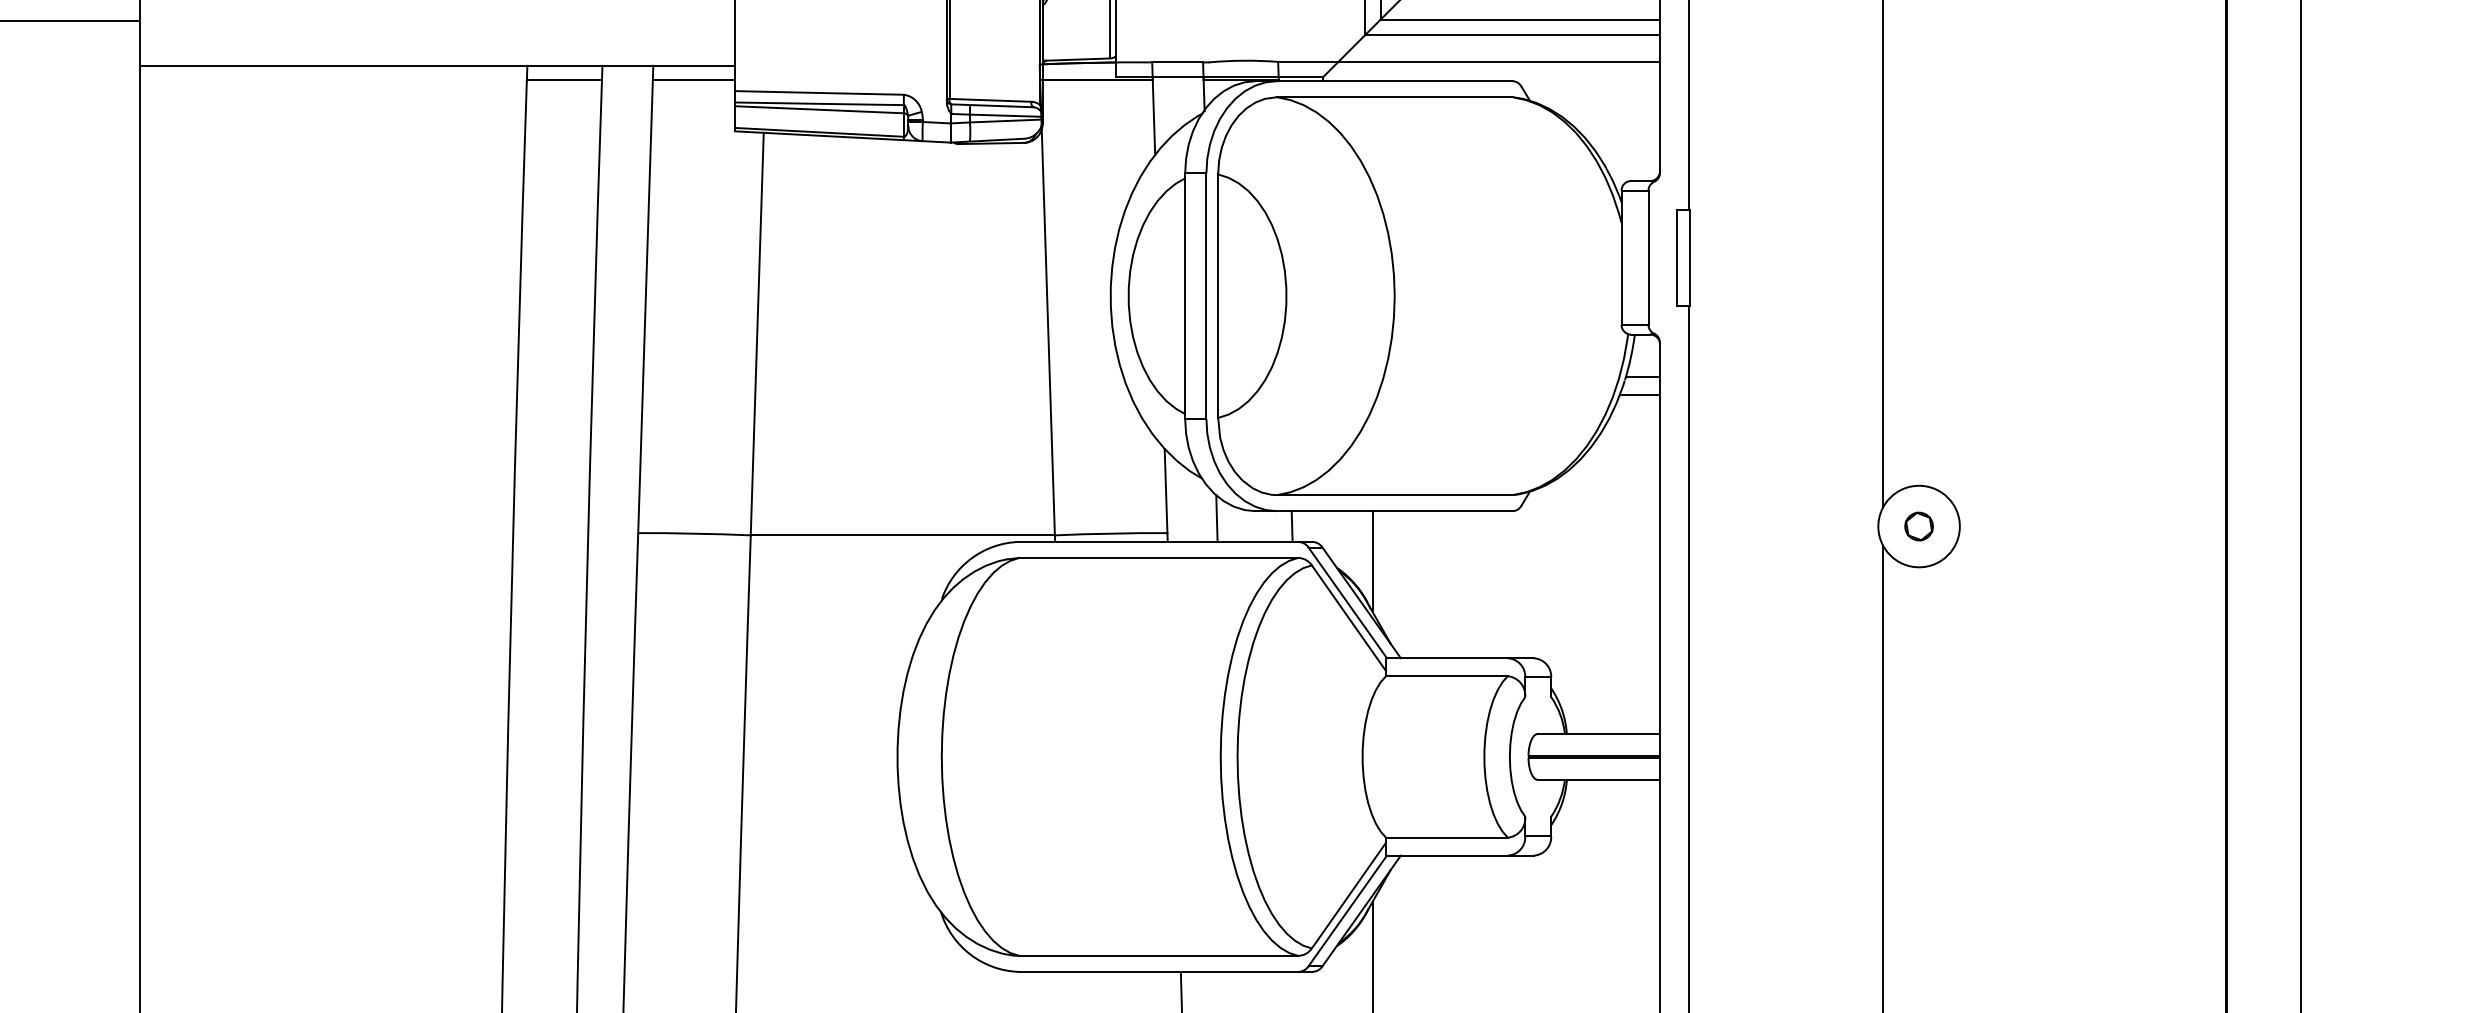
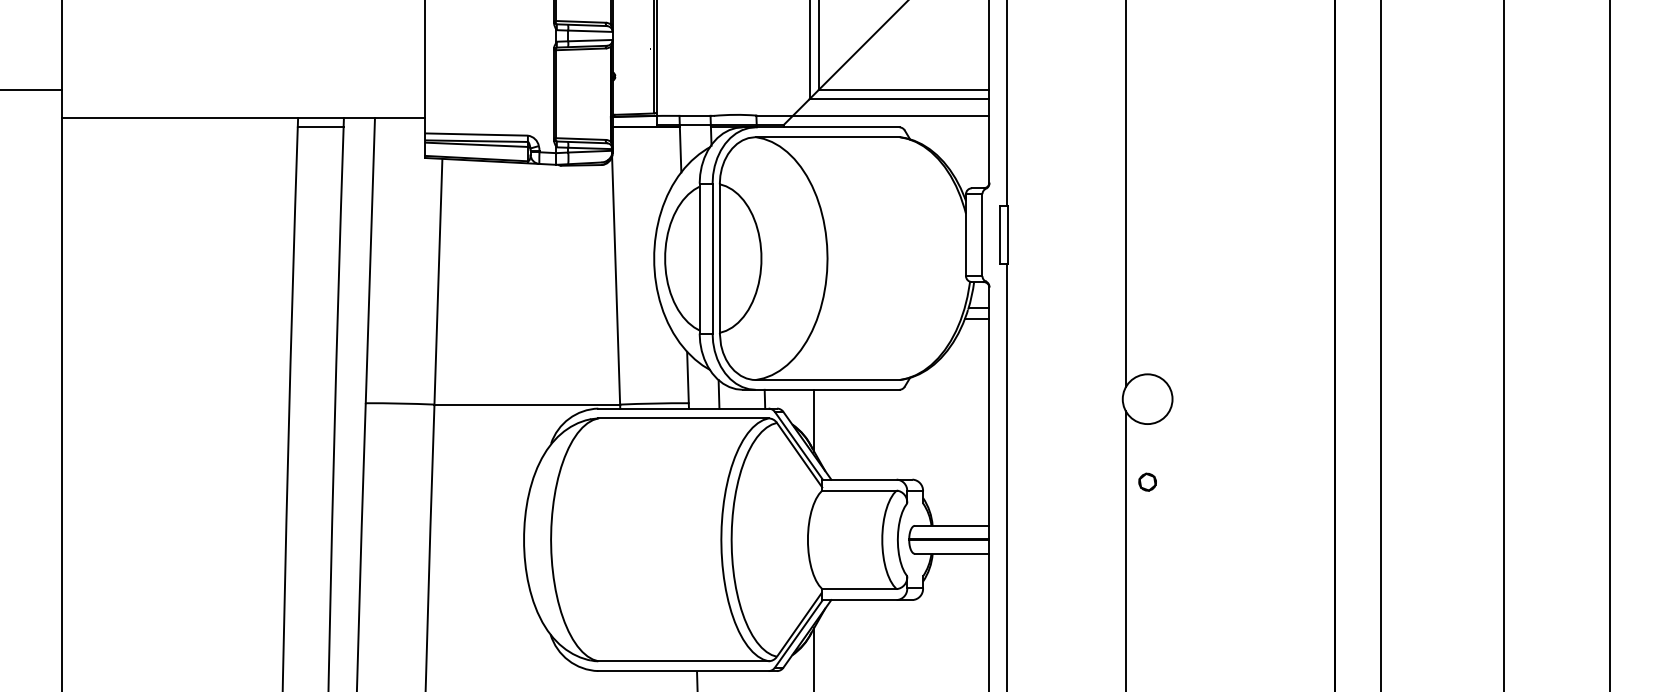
line: (693, 79) -> (399, 126), removed
part: (1918, 525) -> (1147, 481), moved

